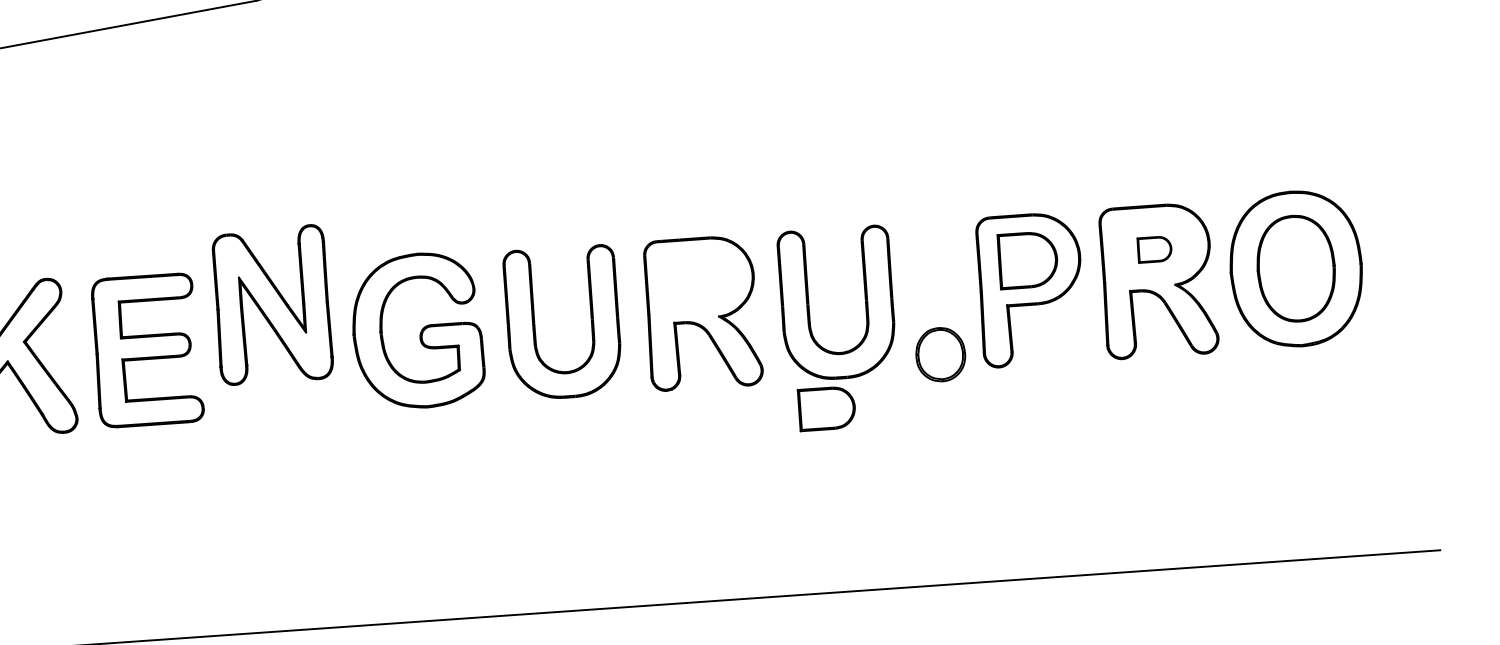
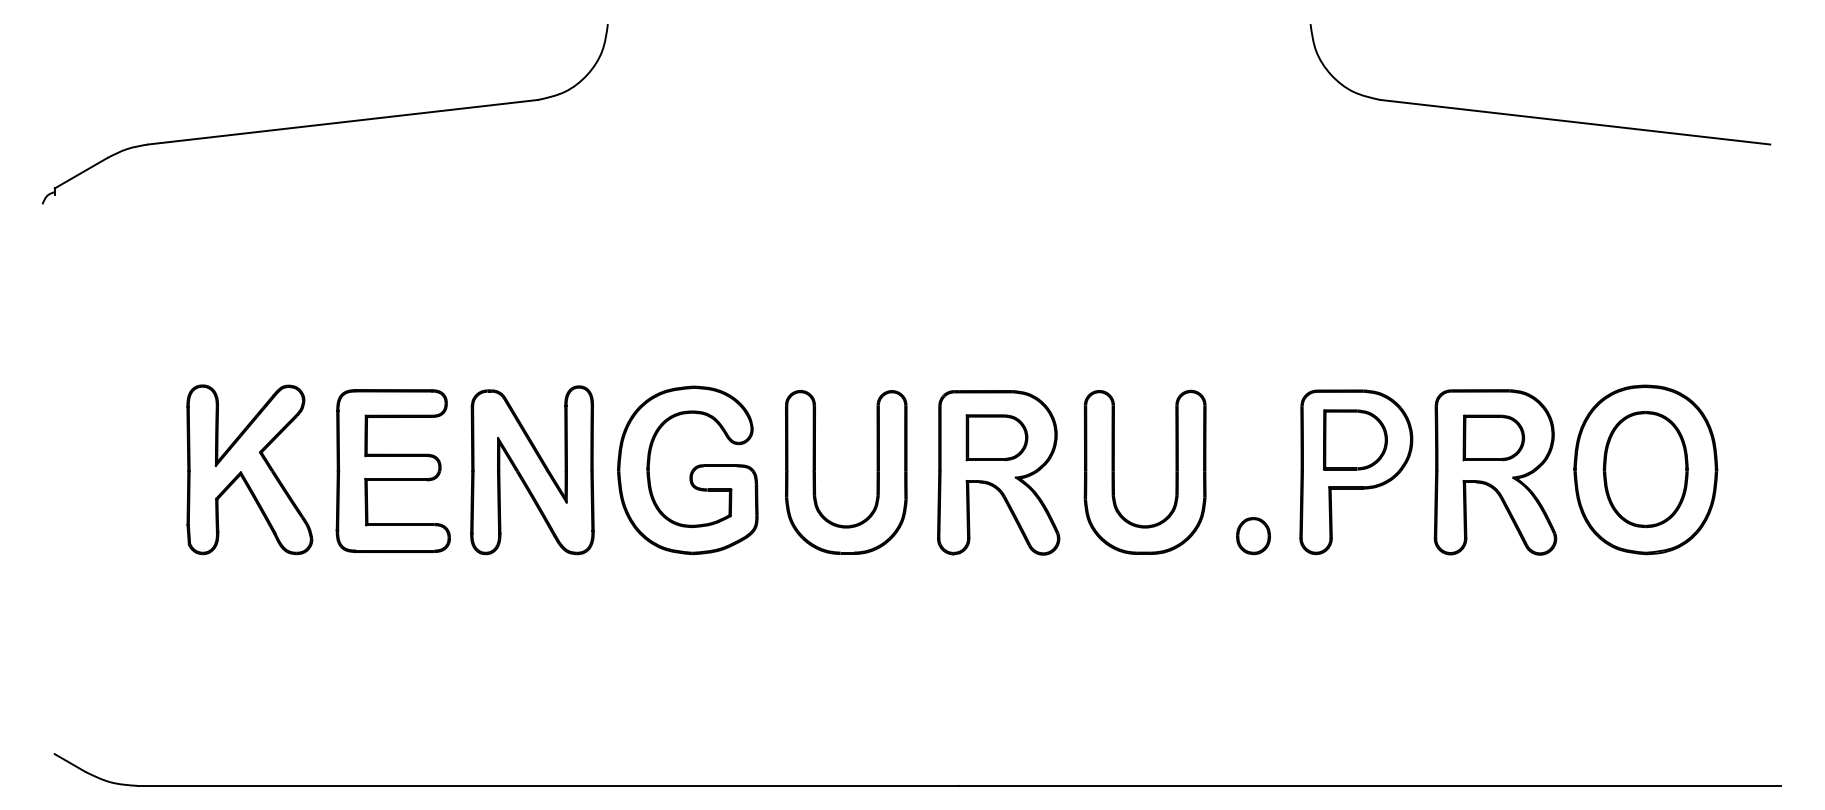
part: (1154, 249) -> (1493, 437), size x1.67
part: (272, 305) -> (532, 470), moved
part: (940, 355) -> (1253, 536), size x0.62
part: (826, 408) -> (996, 437), moved

